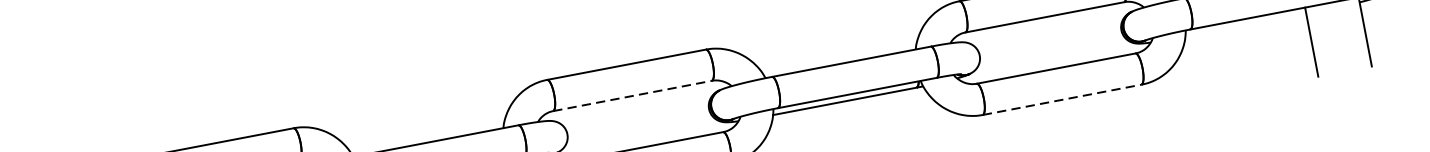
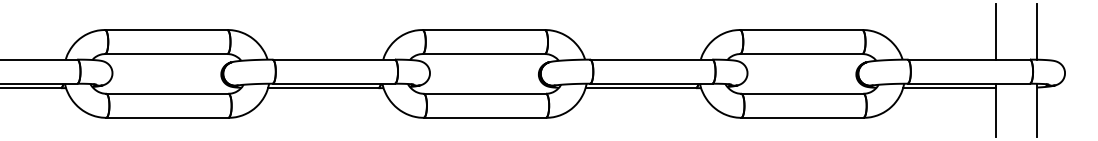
line: (1245, 25) -> (949, 88), added
line: (633, 96) -> (484, 54), dashed -> solid
line: (1063, 99) -> (803, 117), dashed -> solid

